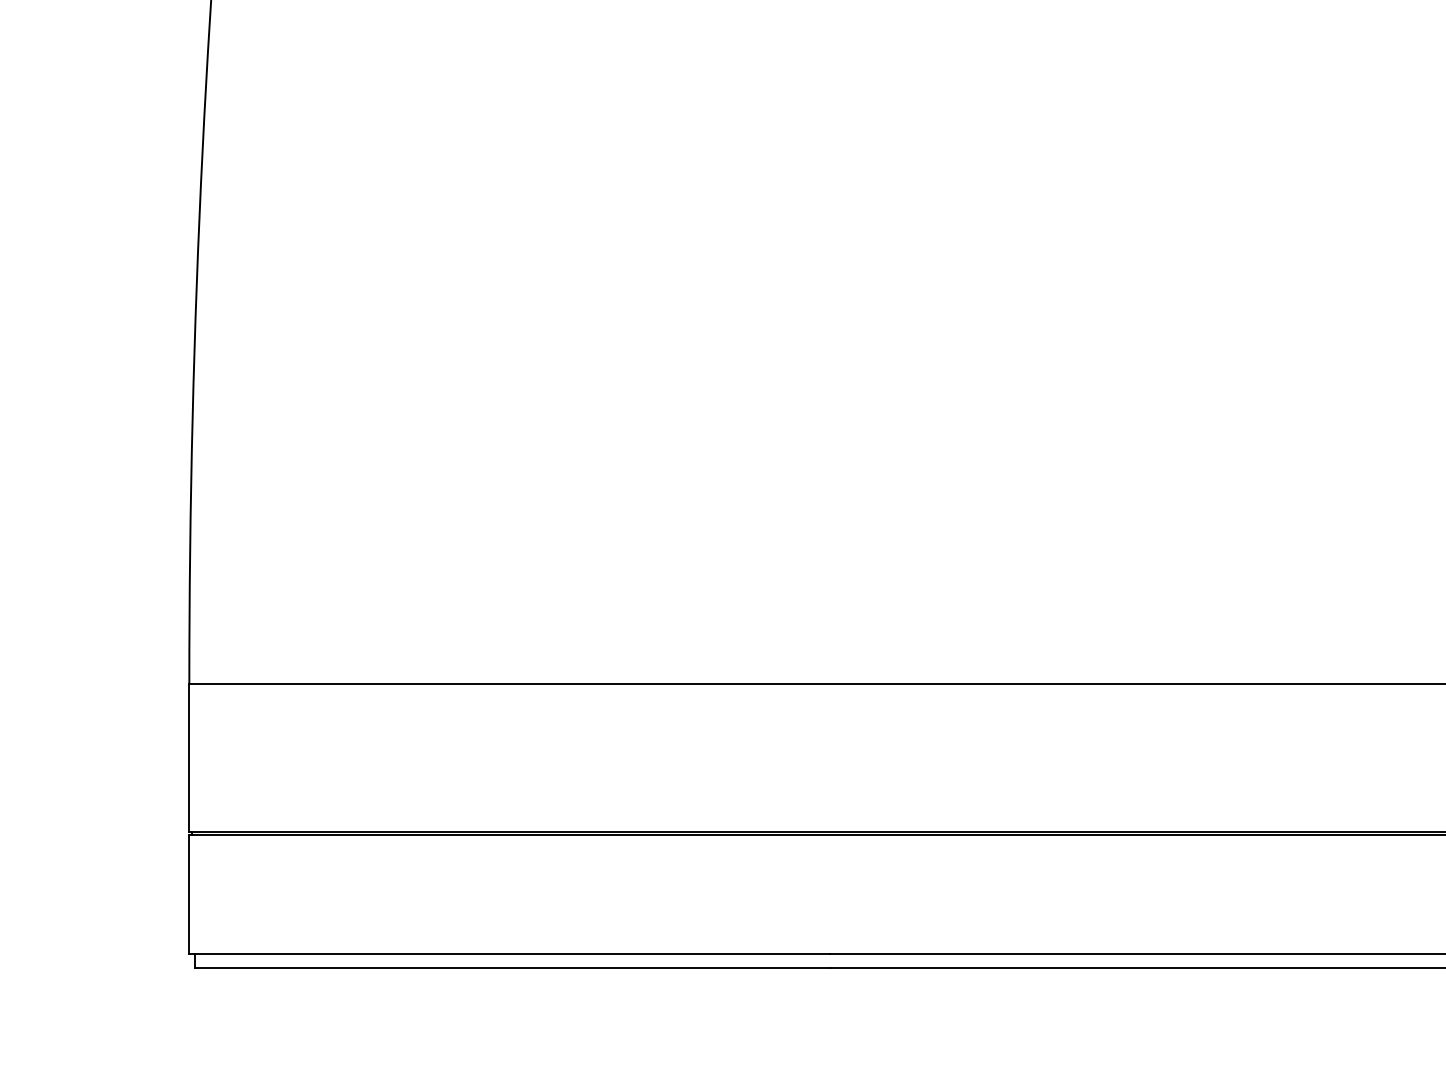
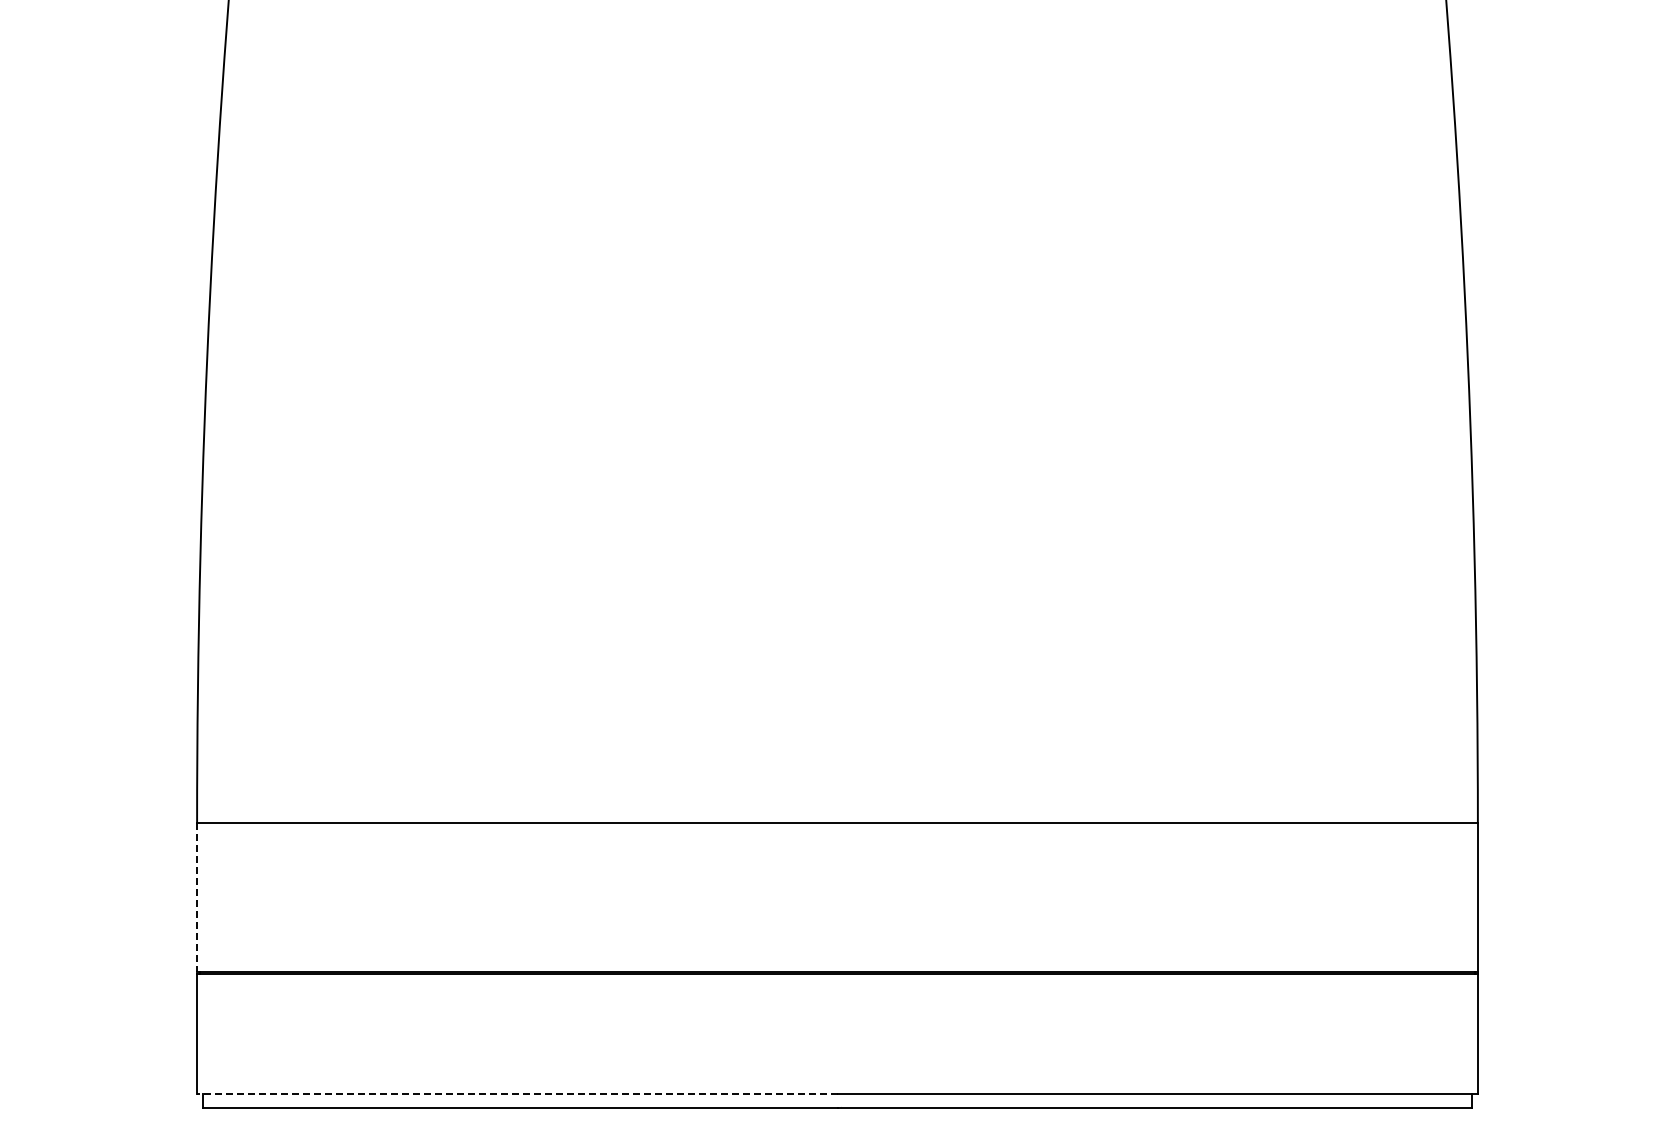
line: (189, 758) -> (197, 898), solid -> dashed
line: (508, 954) -> (516, 1094), solid -> dashed

